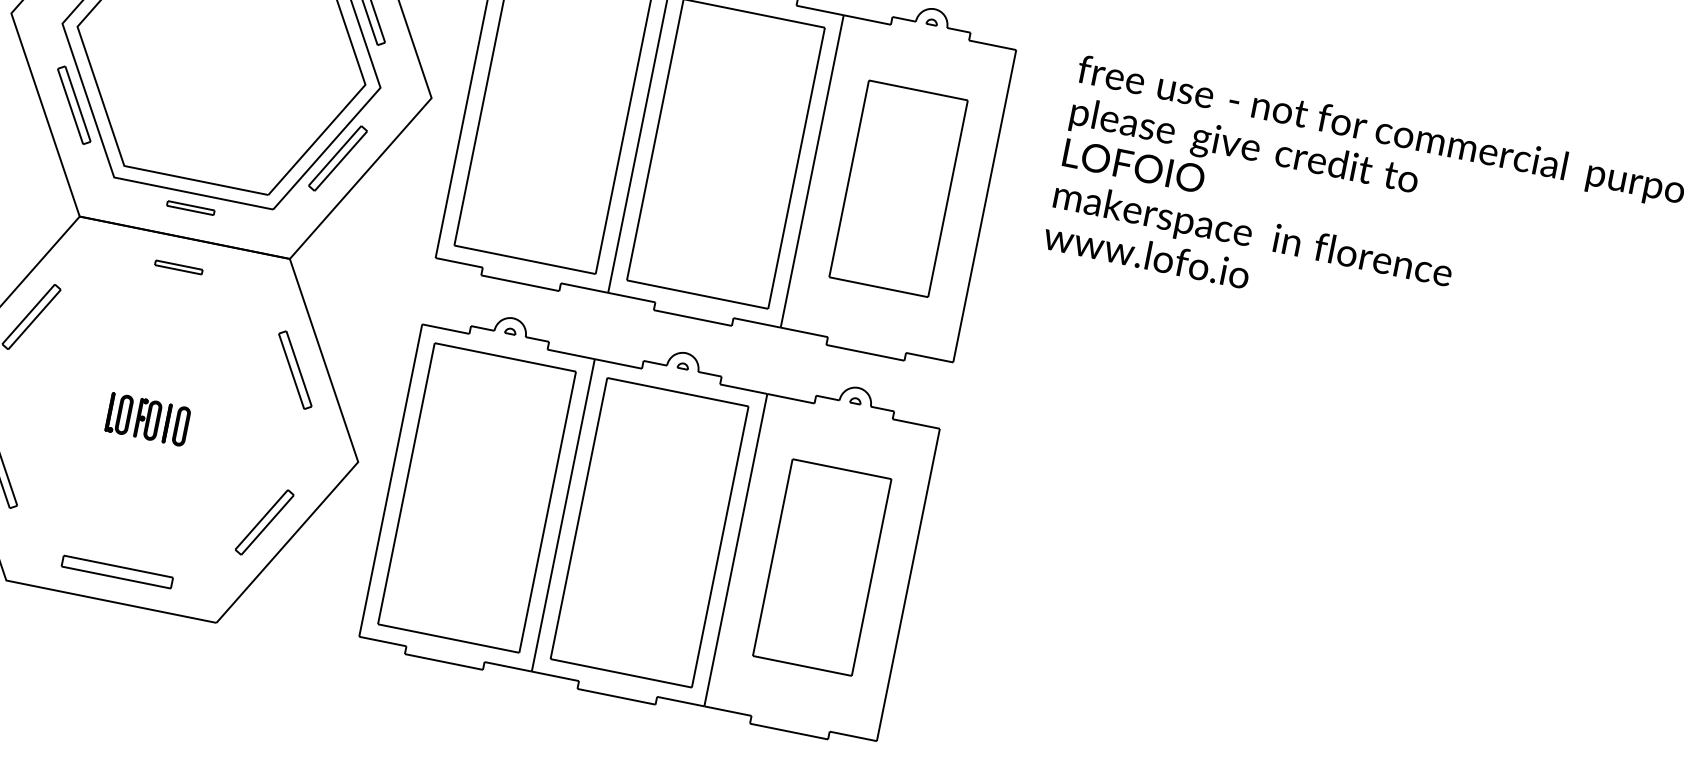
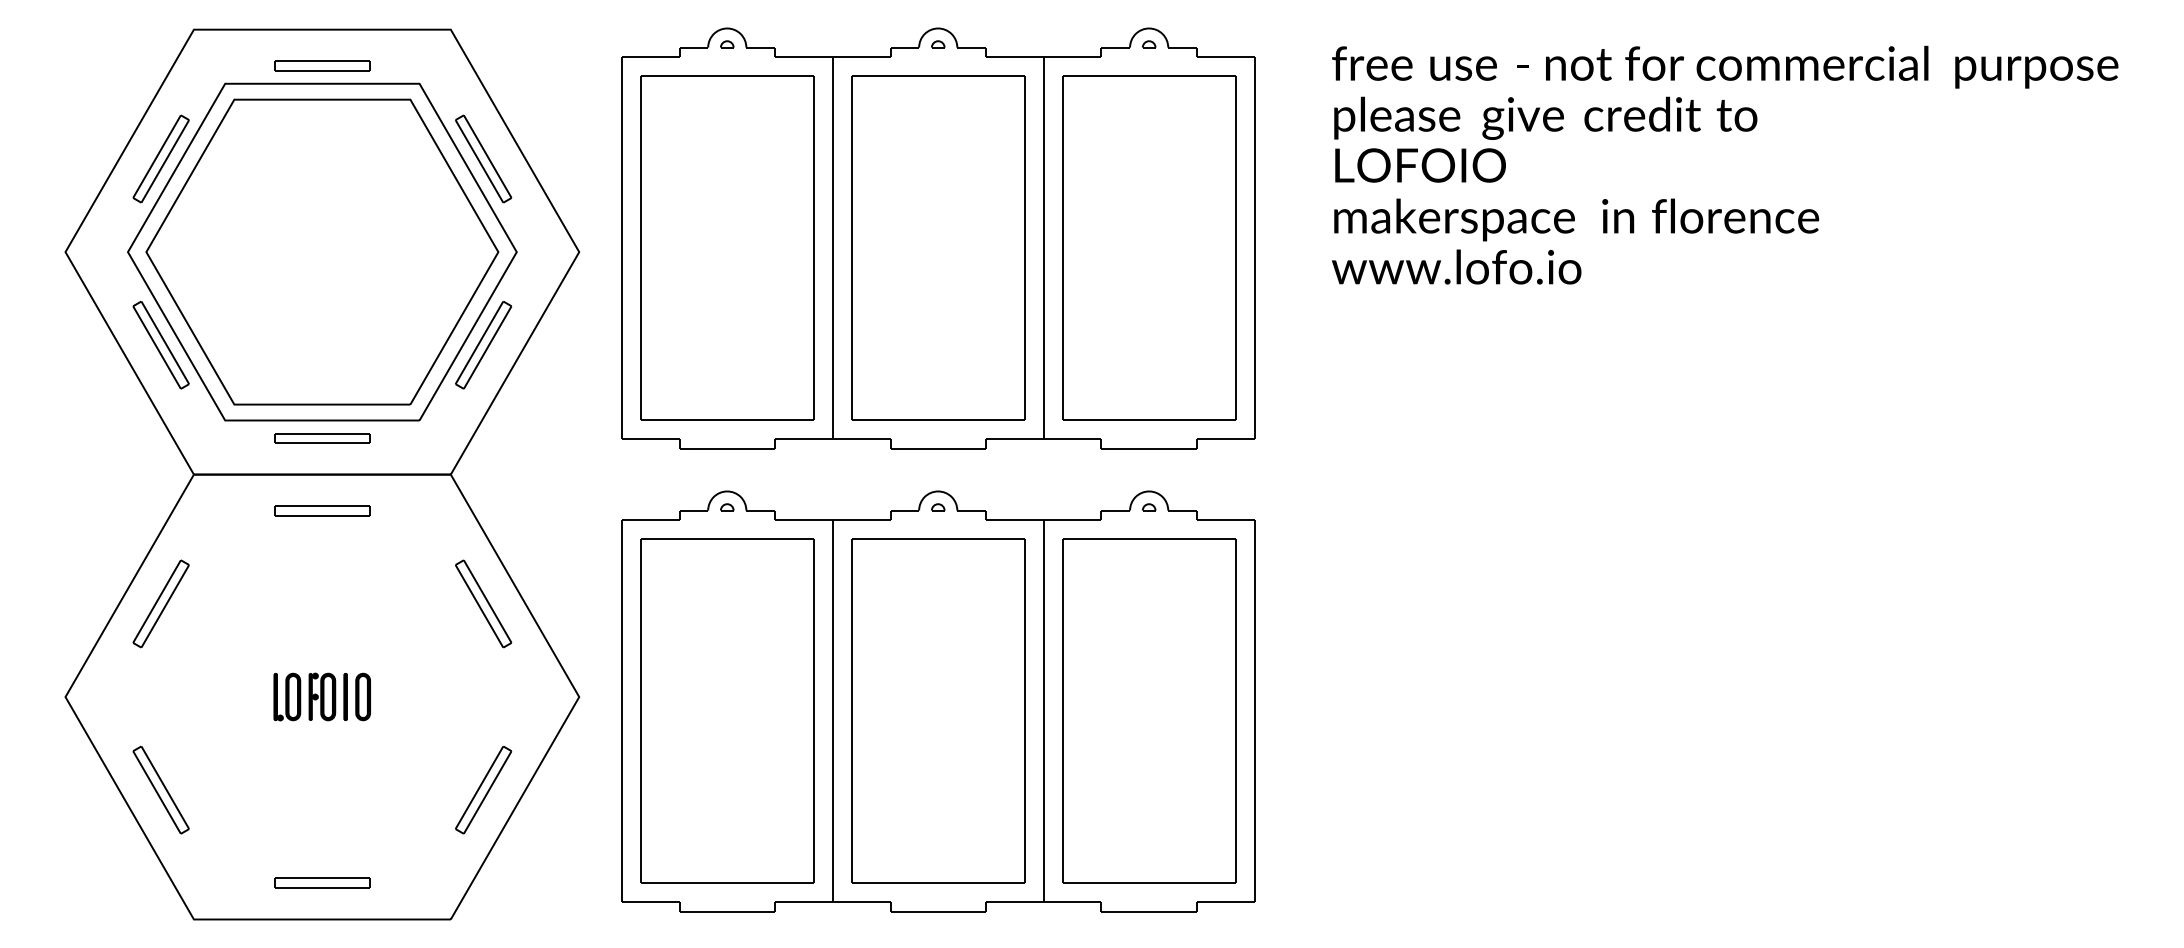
part: (898, 188) -> (1149, 247), size x1.43
part: (190, 208) -> (322, 438), size x1.67
part: (178, 267) -> (322, 510), size x1.67
part: (822, 567) -> (1149, 710), size x1.43
part: (117, 571) -> (322, 882), size x0.71

